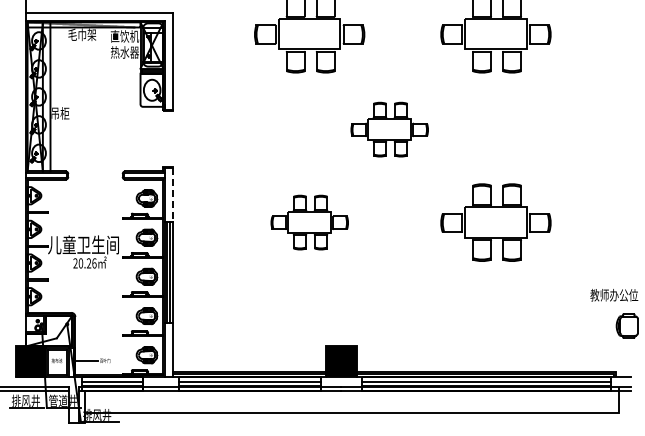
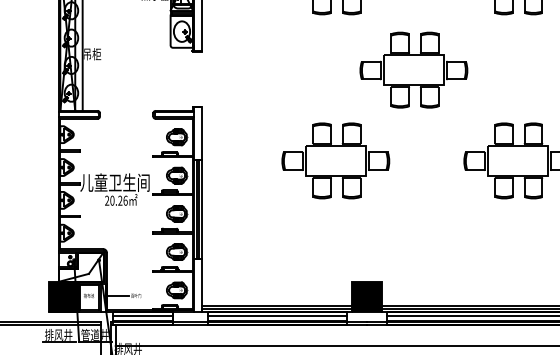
part: (389, 129) -> (413, 69), size x1.43
line: (172, 194) -> (201, 133), dashed -> solid
part: (309, 222) -> (335, 160), size x1.43

